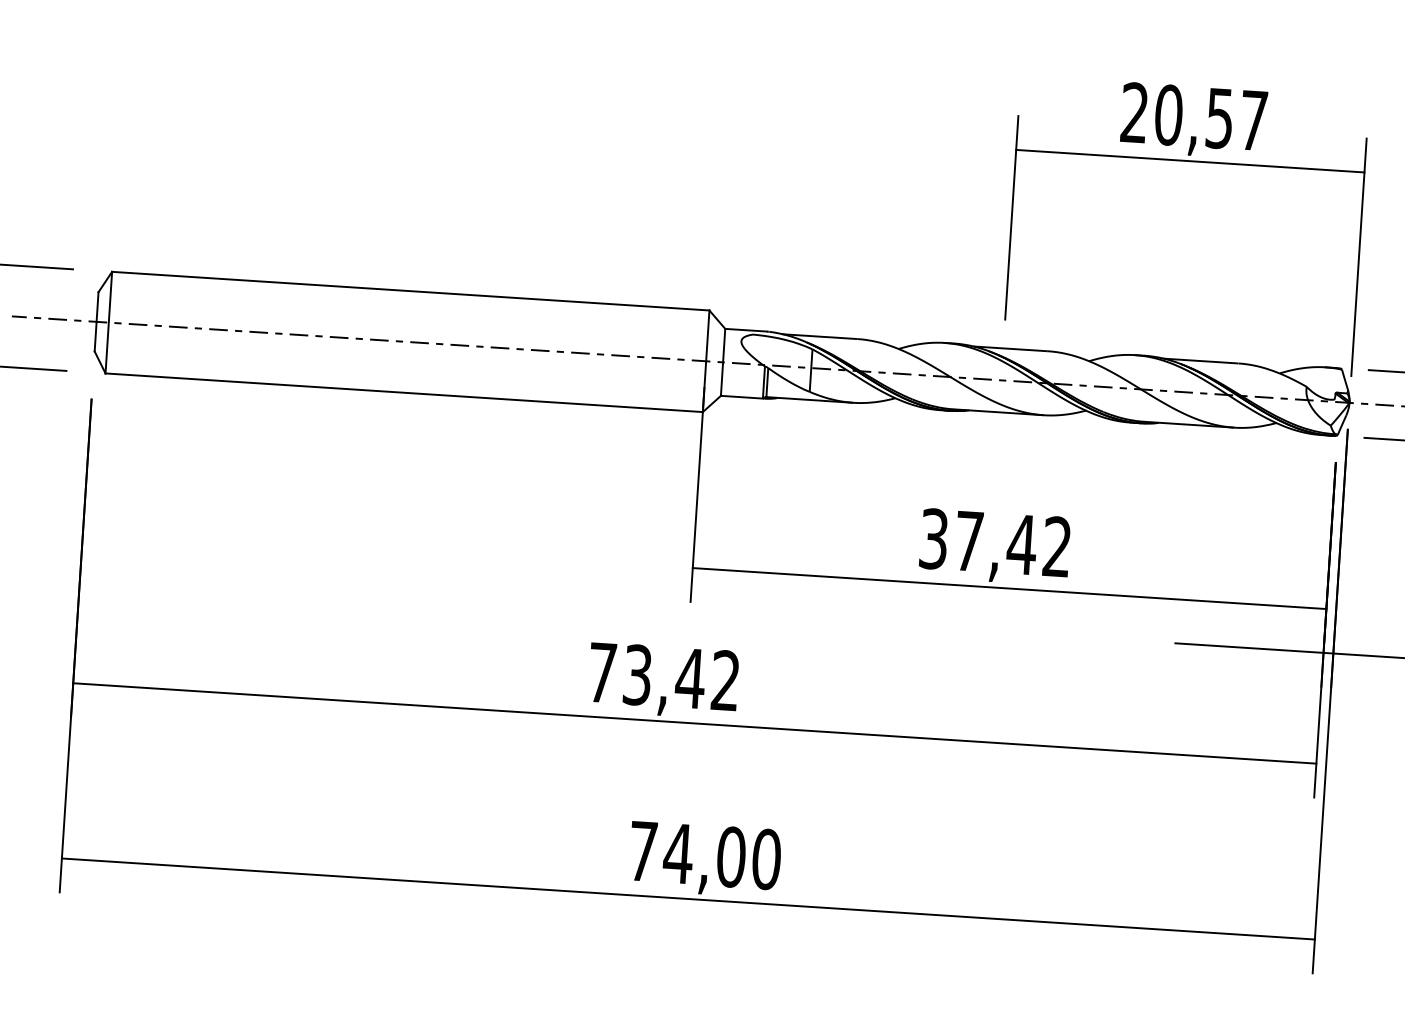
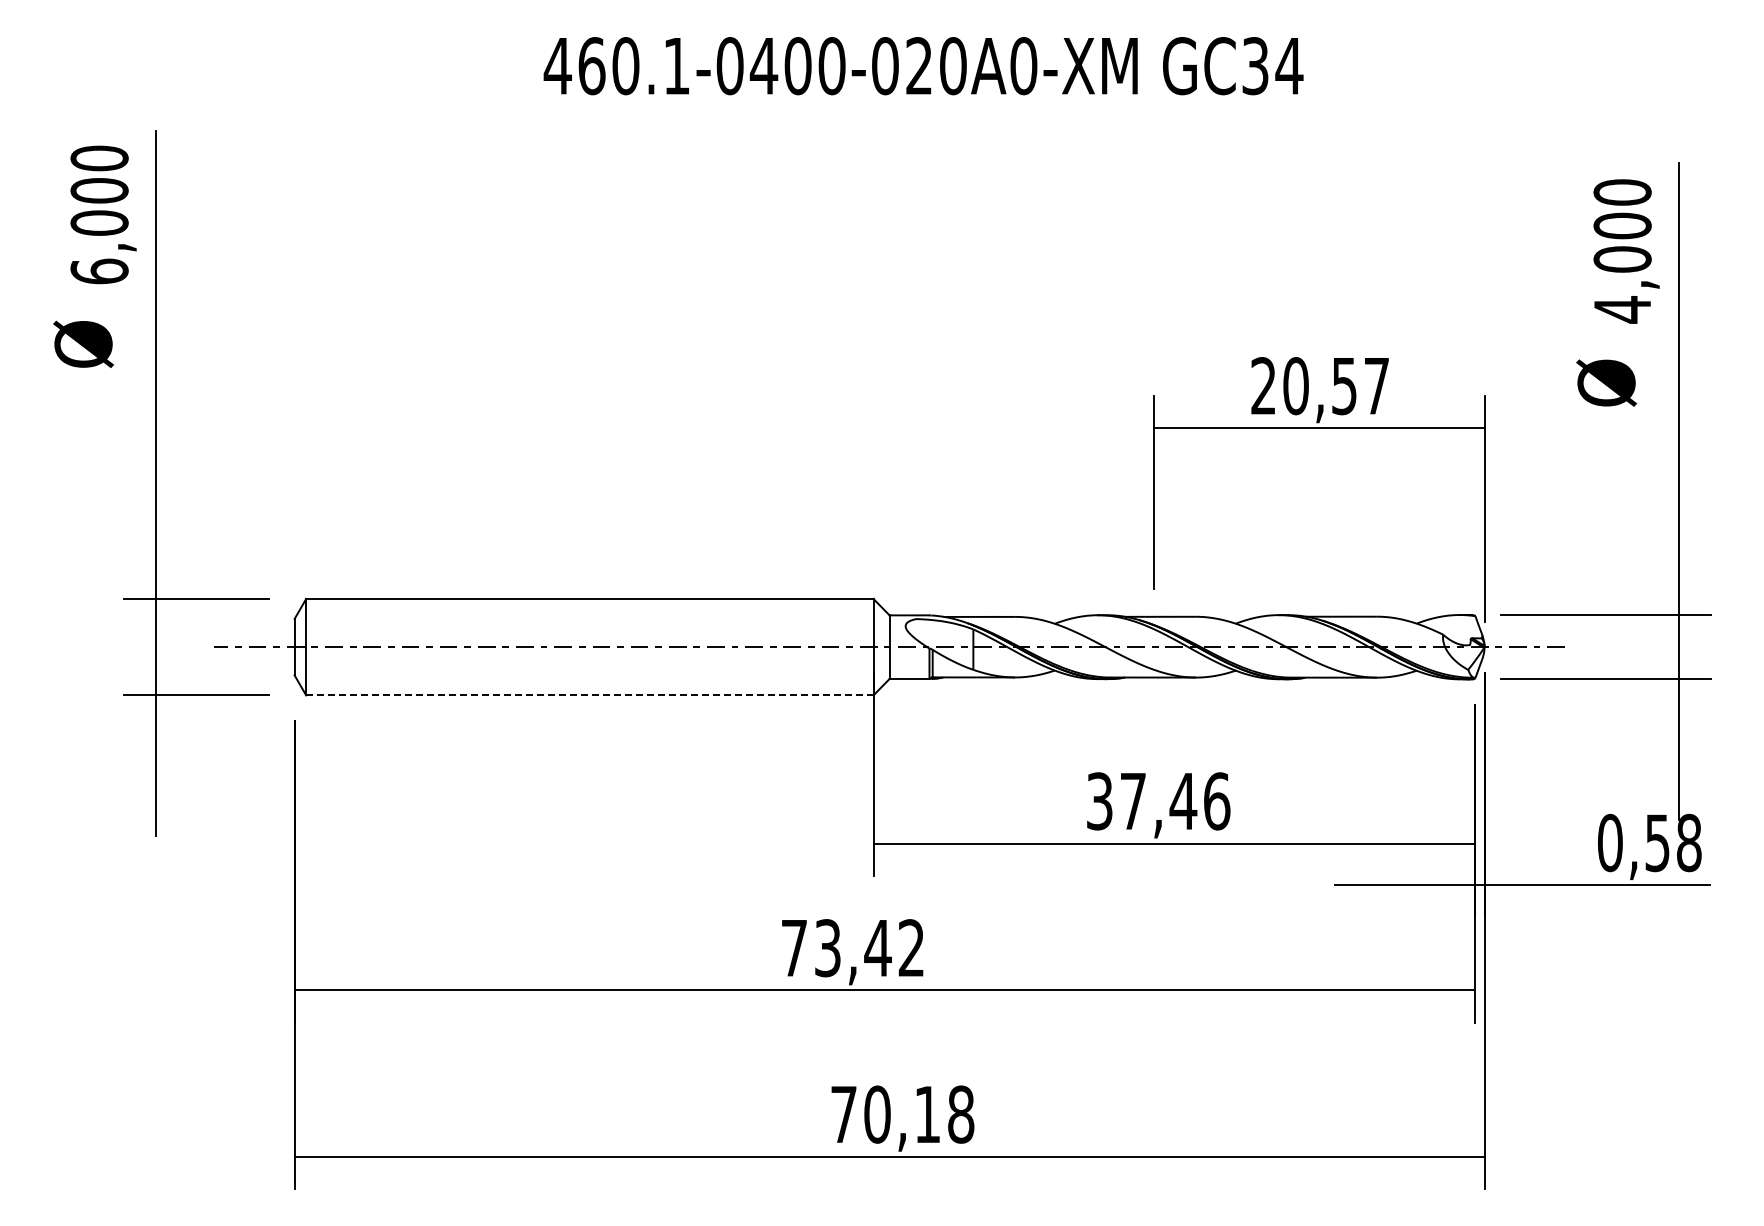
line: (403, 392) -> (589, 695), solid -> dashed
text: (1057, 547) -> (1217, 801), 37,42 -> 37,46
text: (721, 856) -> (918, 1114), 74,00 -> 70,18

